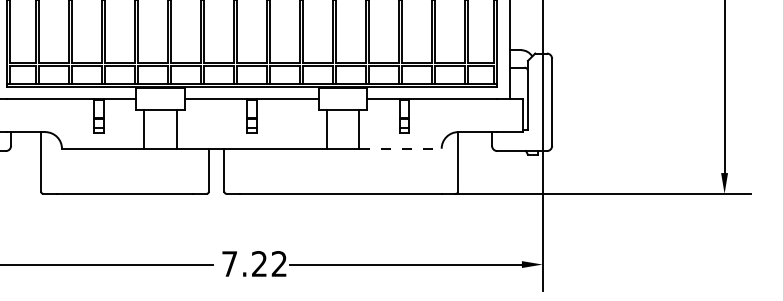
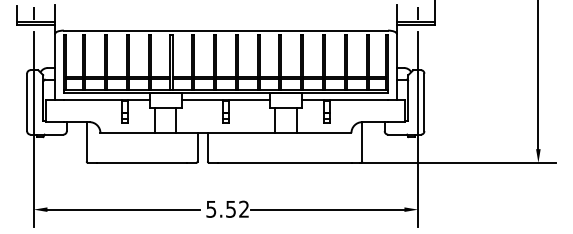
line: (400, 149) -> (324, 133), dashed -> solid
text: (243, 262) -> (220, 208), 7.22 -> 5.52

